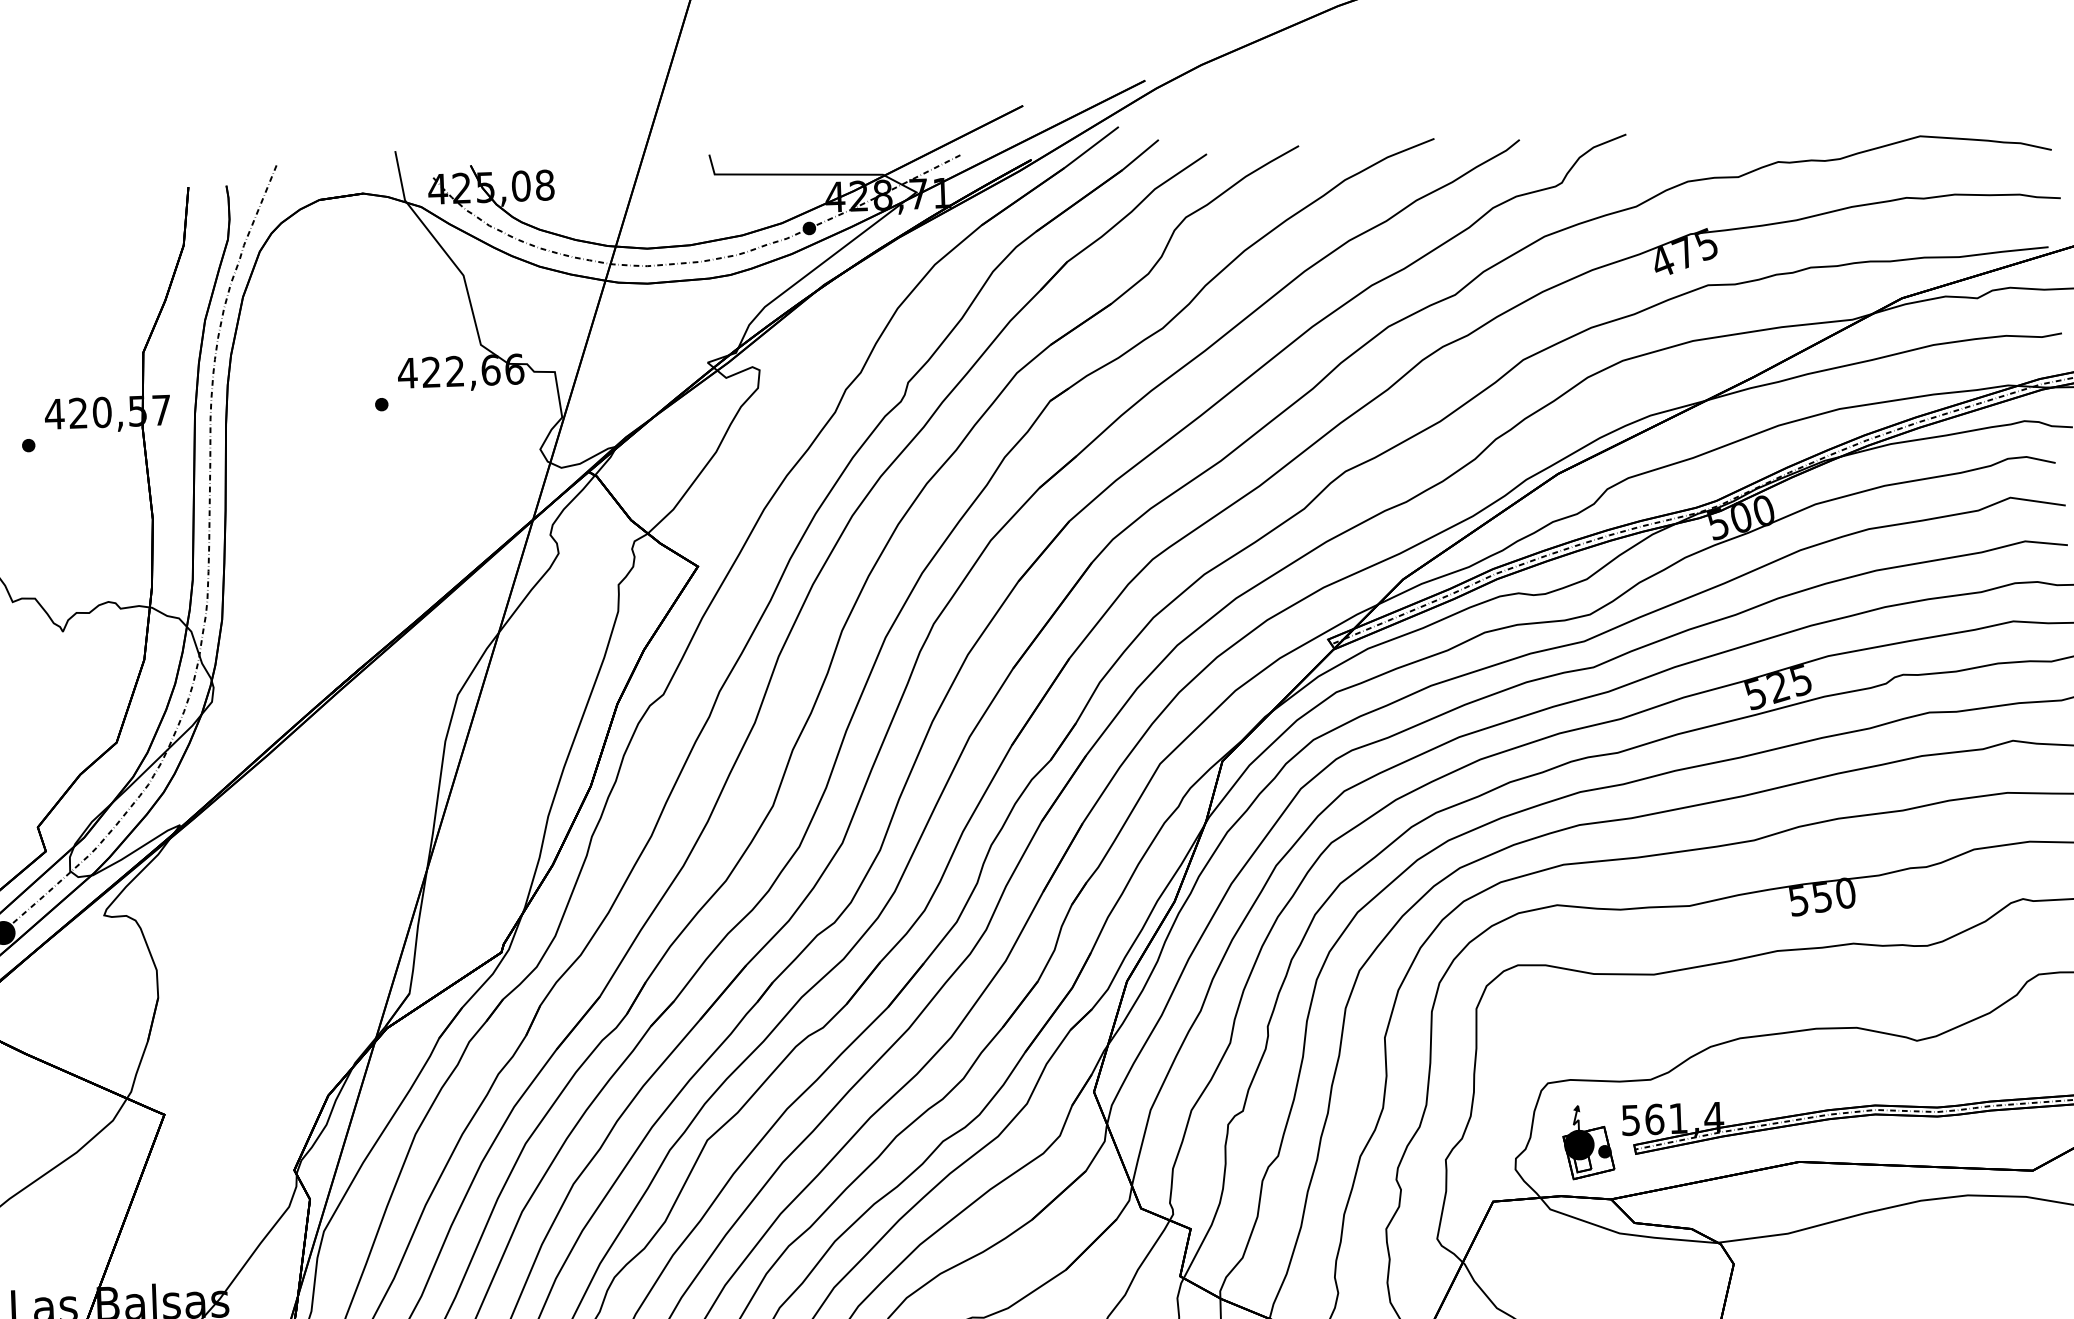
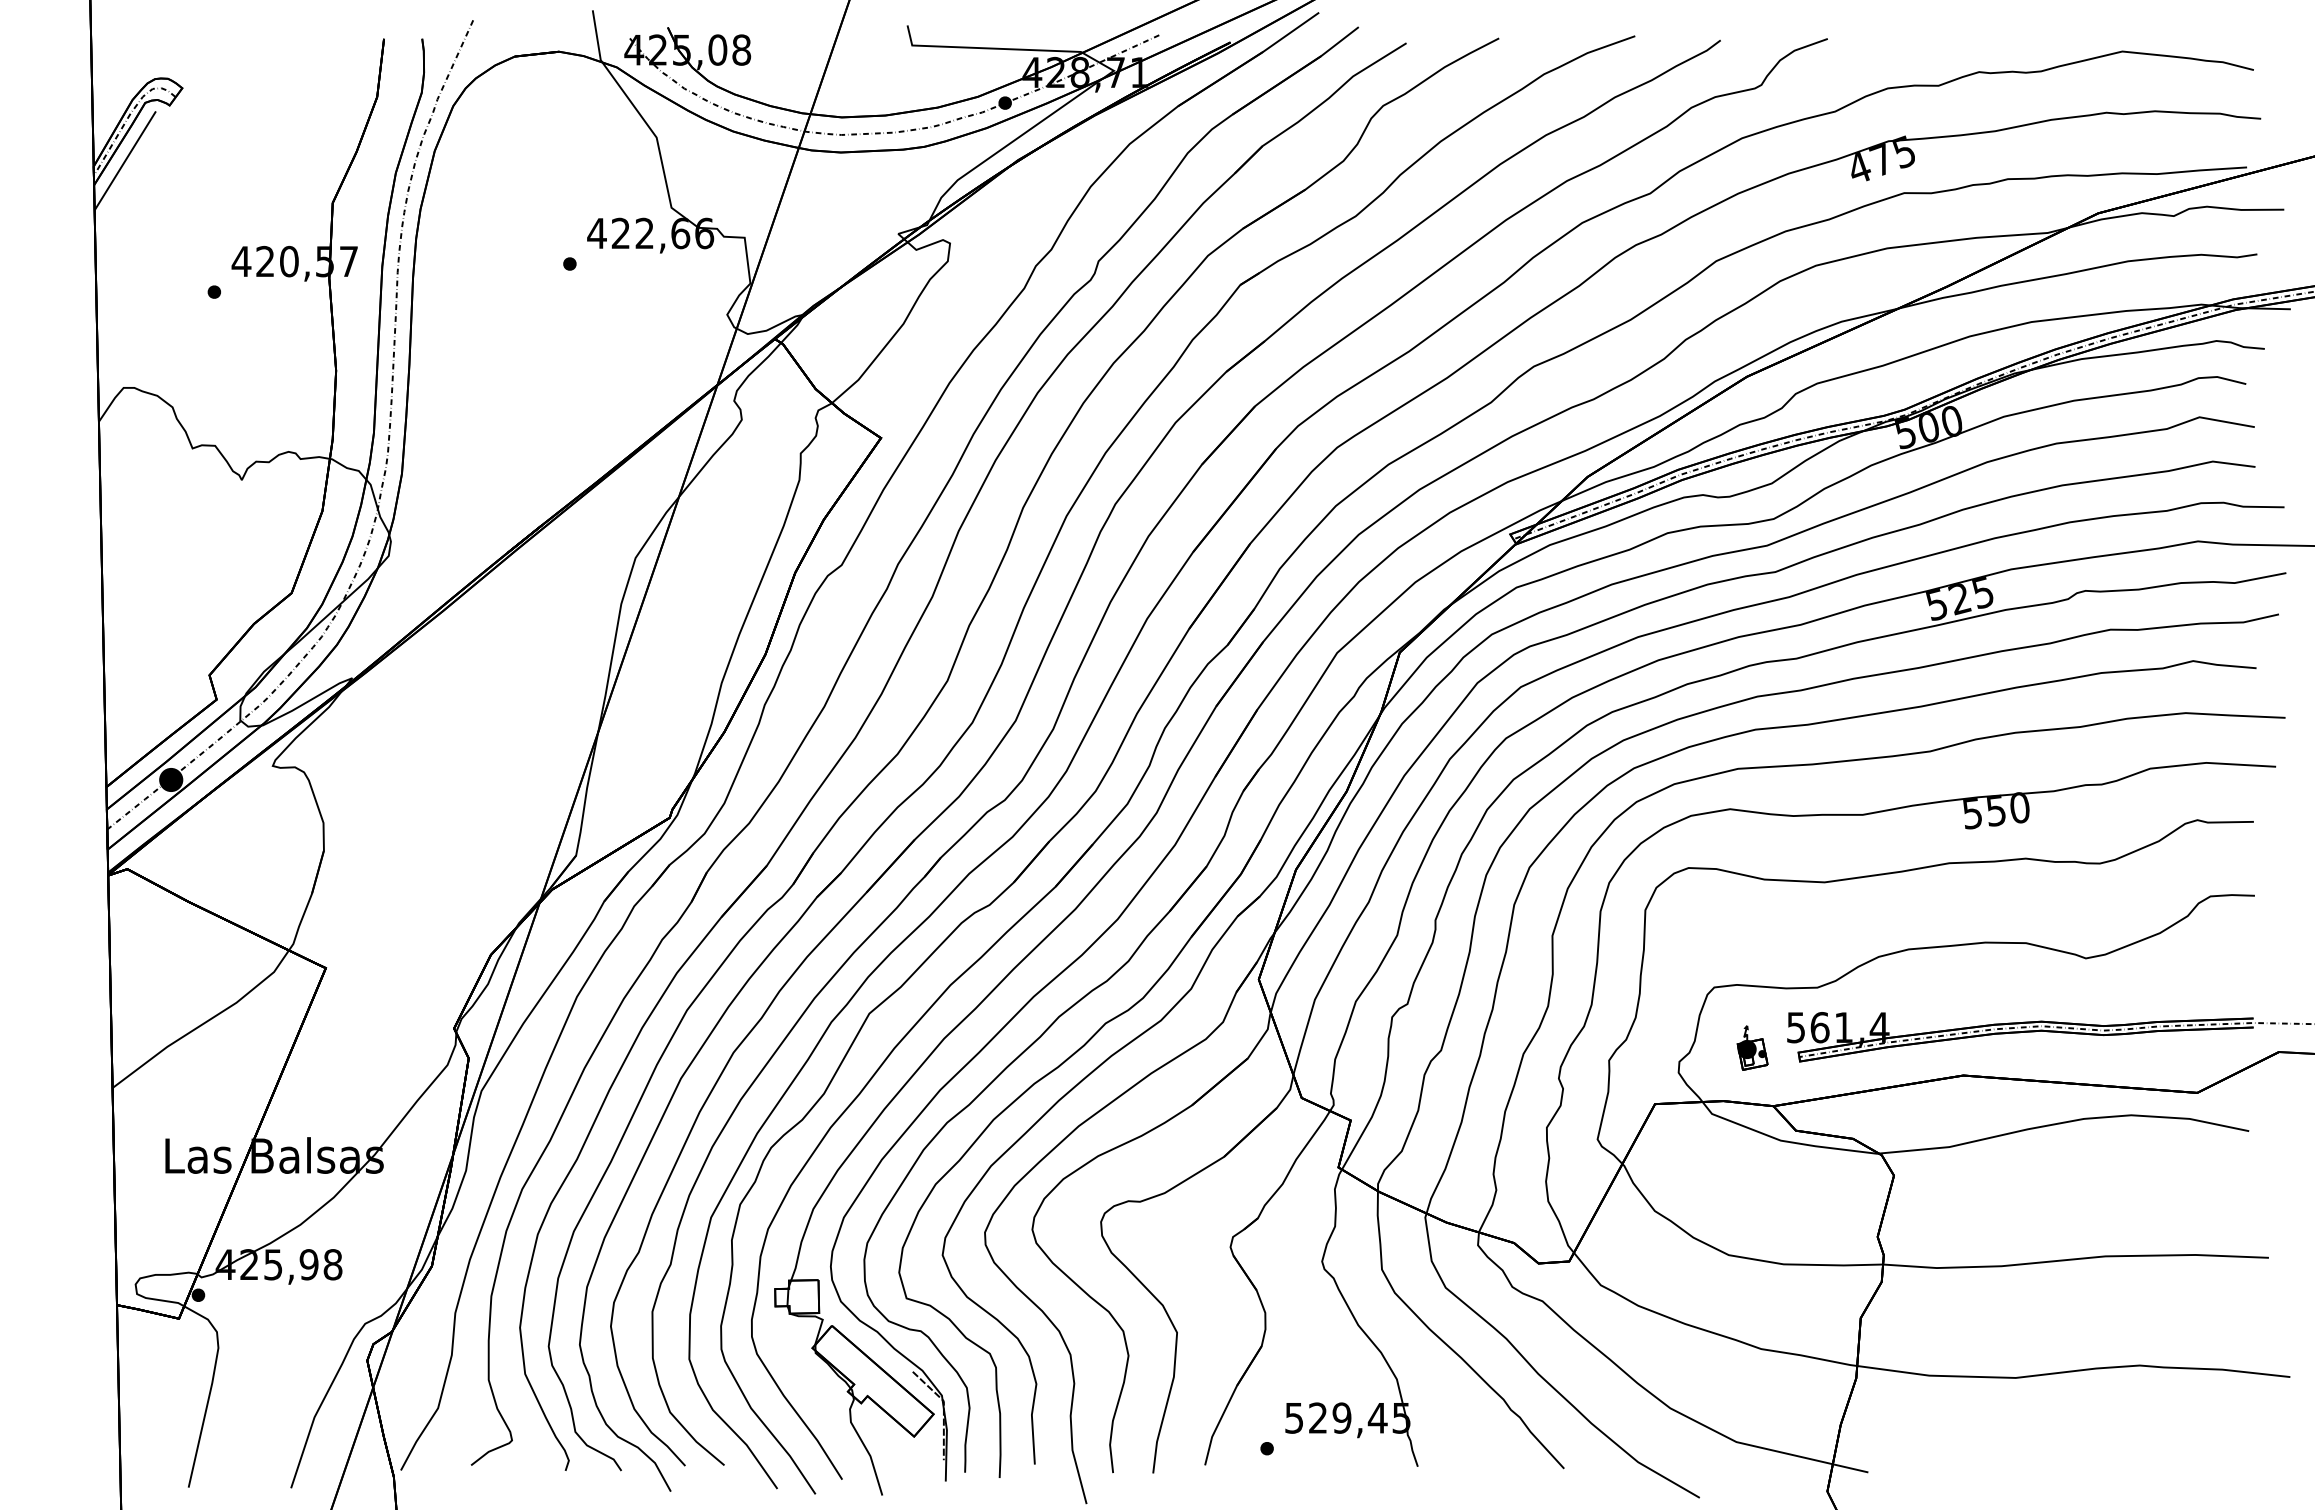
part: (1588, 1141) -> (1752, 1047), size x0.6

